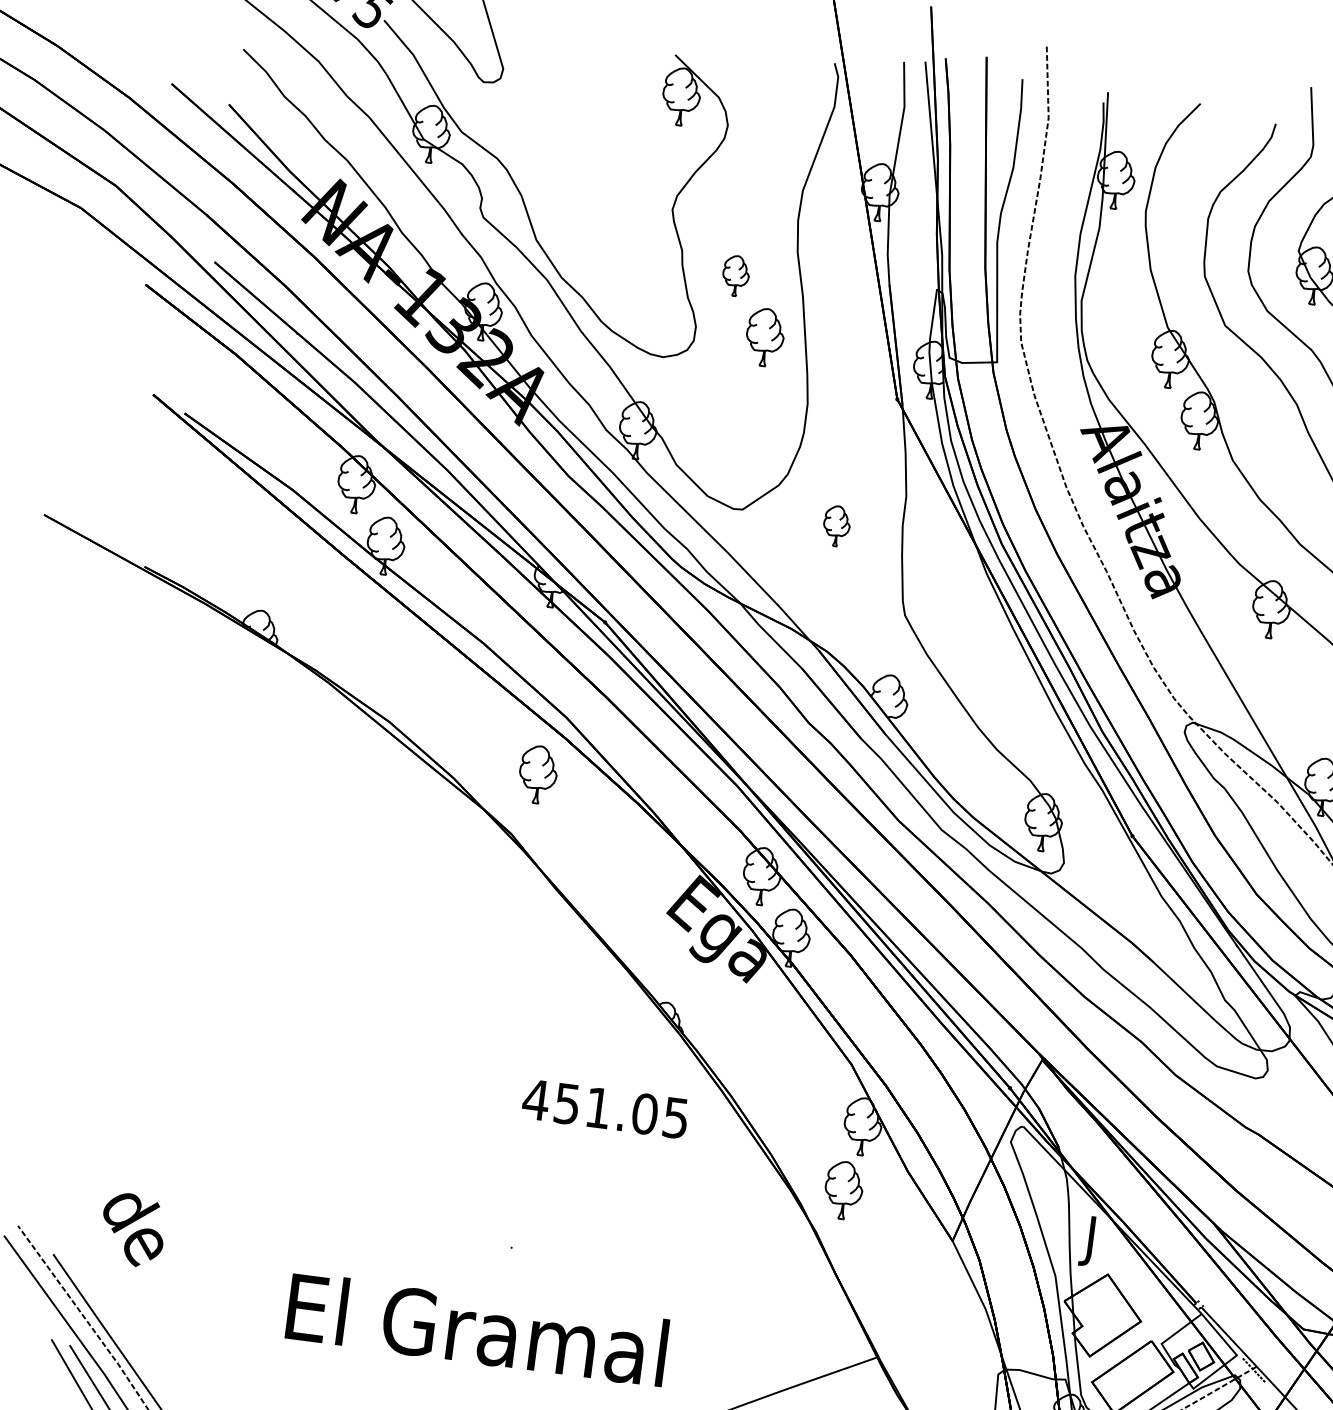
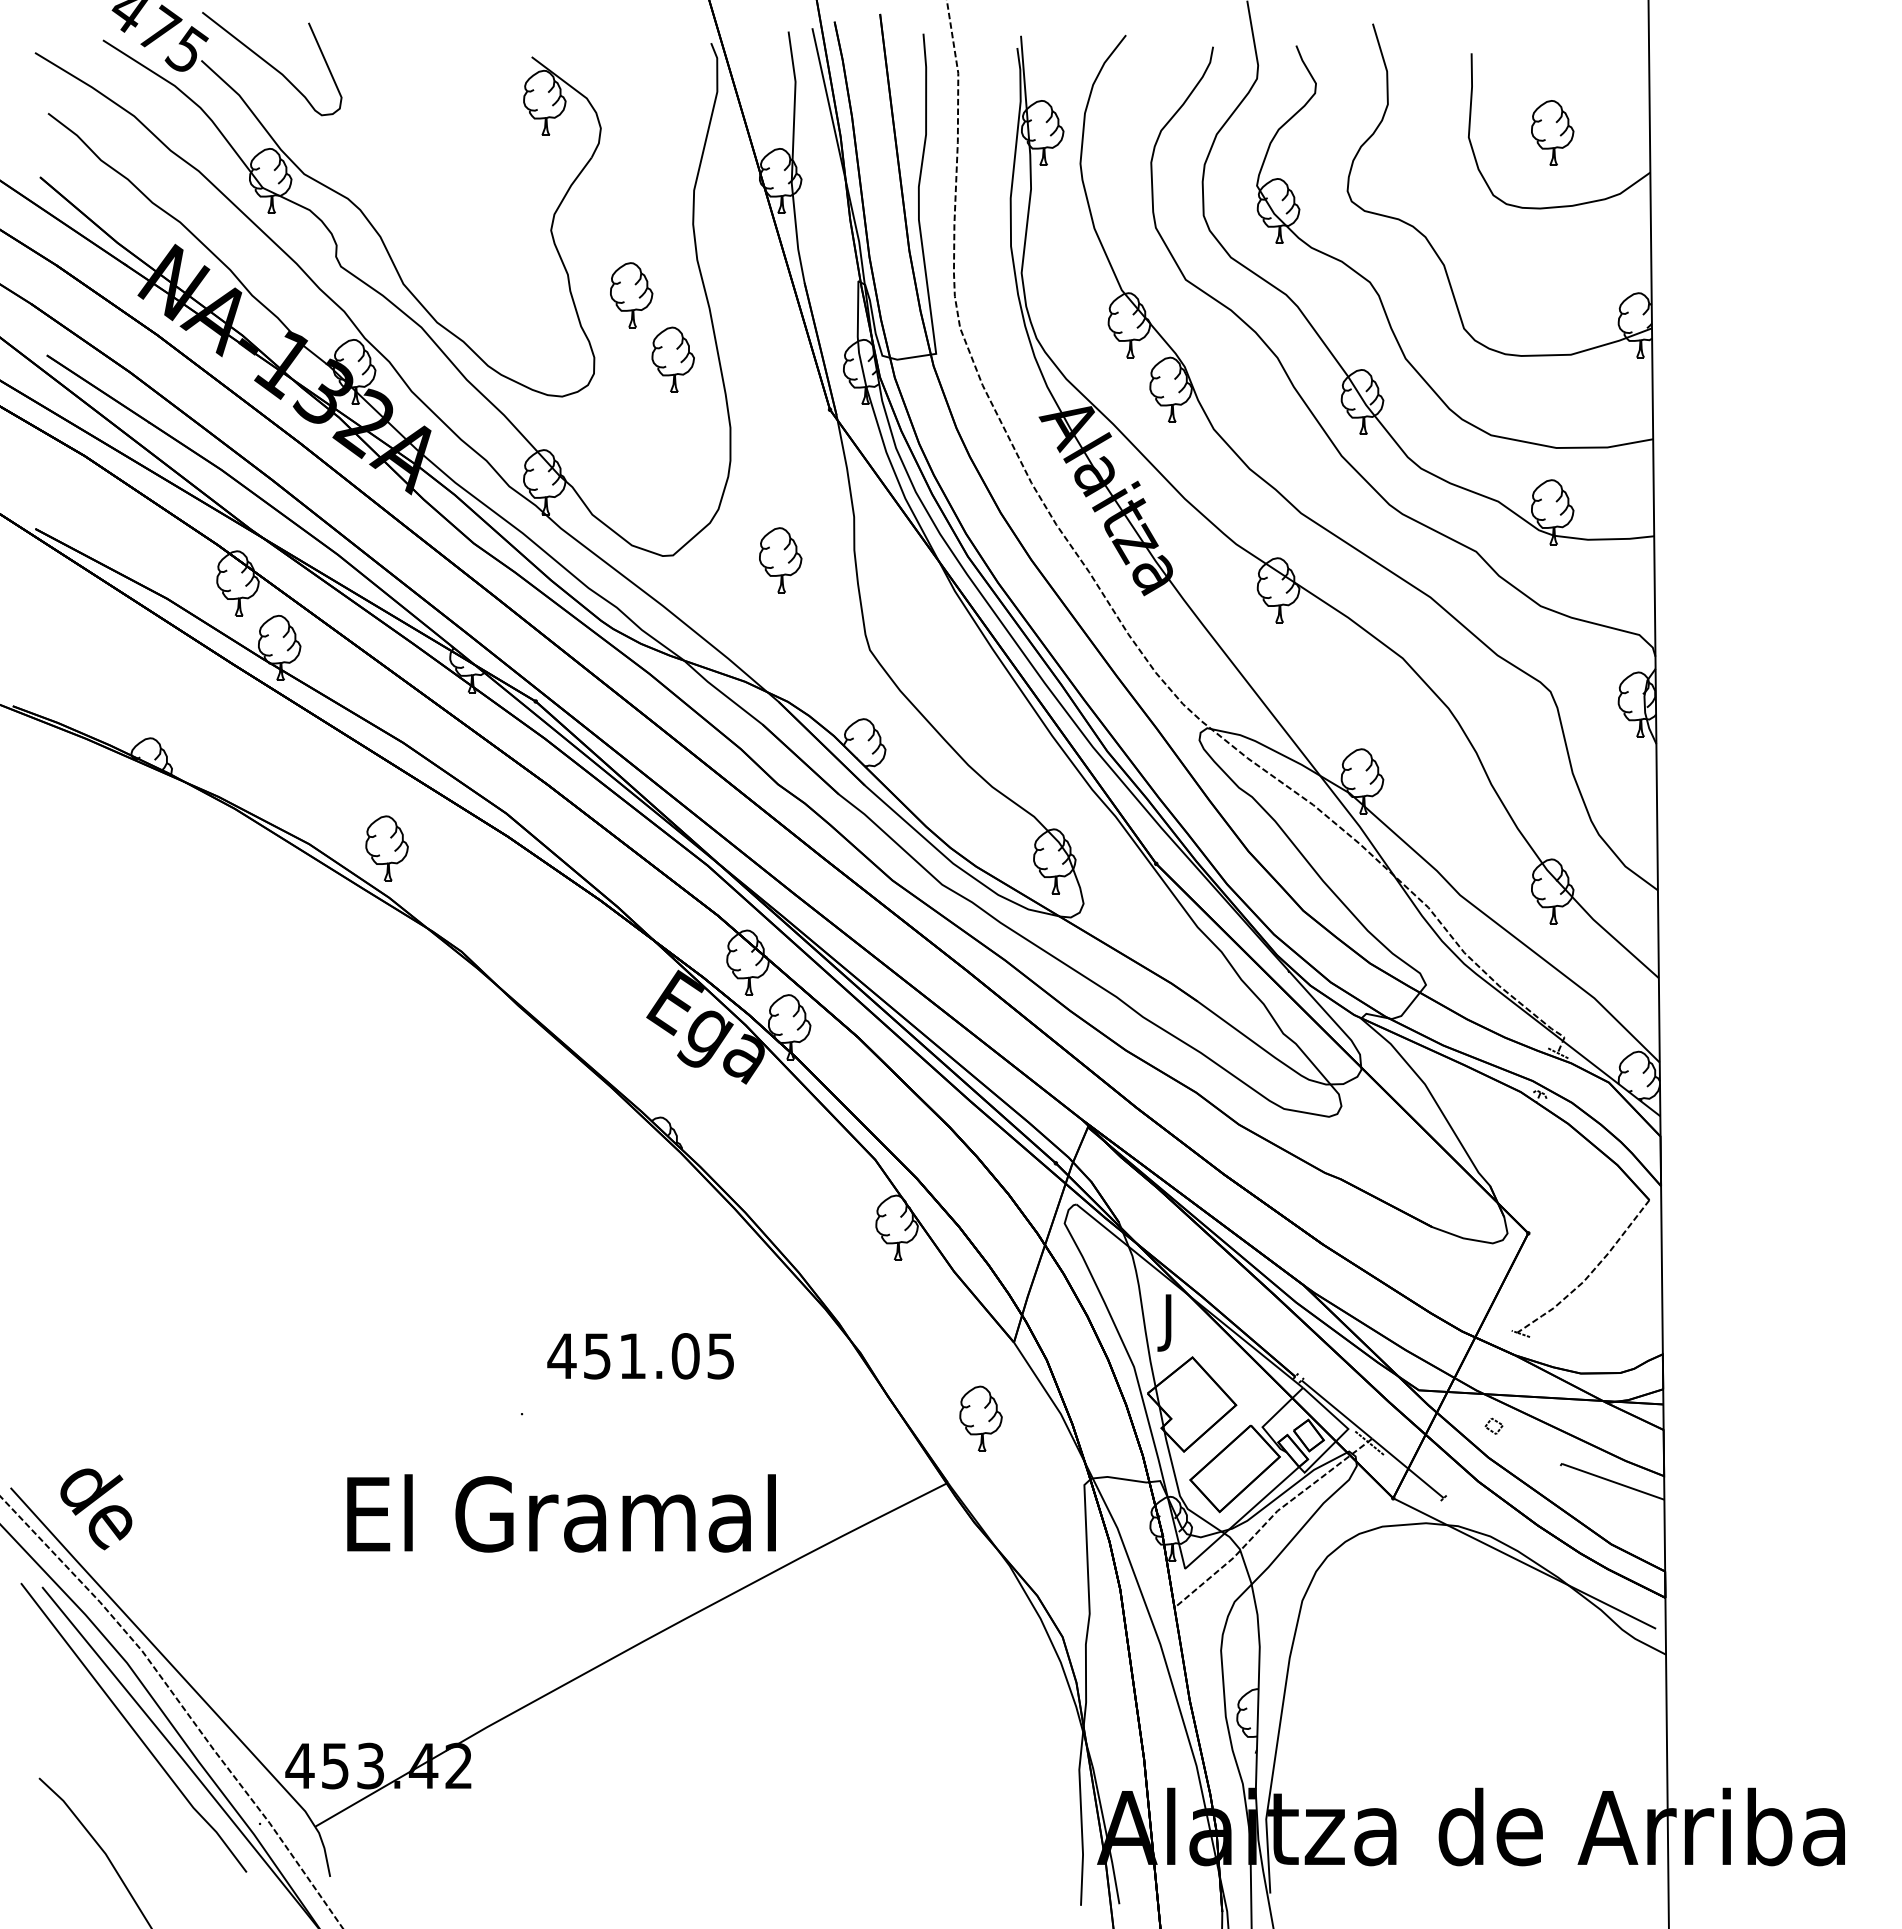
part: (735, 276) -> (631, 295), size x1.43
part: (836, 526) -> (780, 560), size x1.43
part: (537, 774) -> (386, 848), moved
text: (605, 1109) -> (640, 1356), moved
part: (843, 1190) -> (980, 1418), moved
text: (133, 1230) -> (96, 1509), moved
text: (477, 1329) -> (561, 1513), moved

